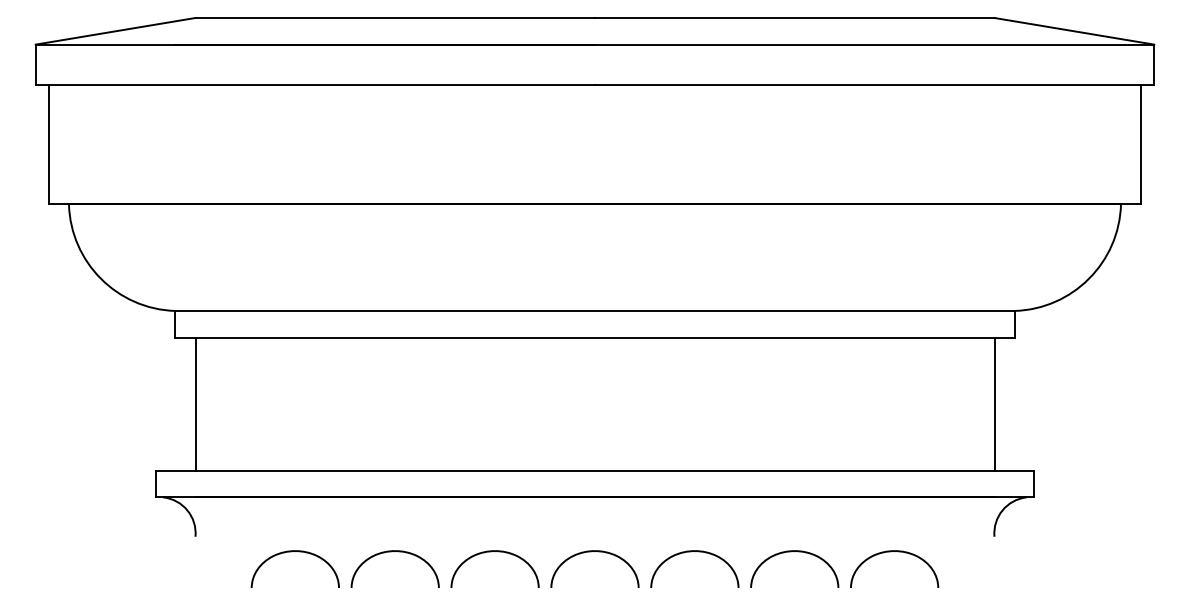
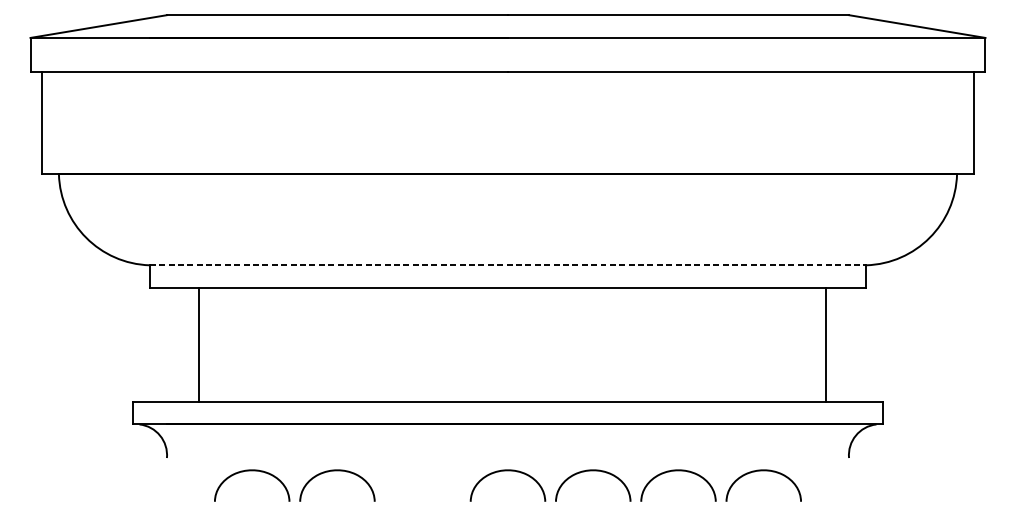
line: (595, 310) -> (508, 264), solid -> dashed
line: (195, 403) -> (199, 344), moved
line: (994, 403) -> (826, 344), moved
curve: (491, 552) -> (419, 471), removed

